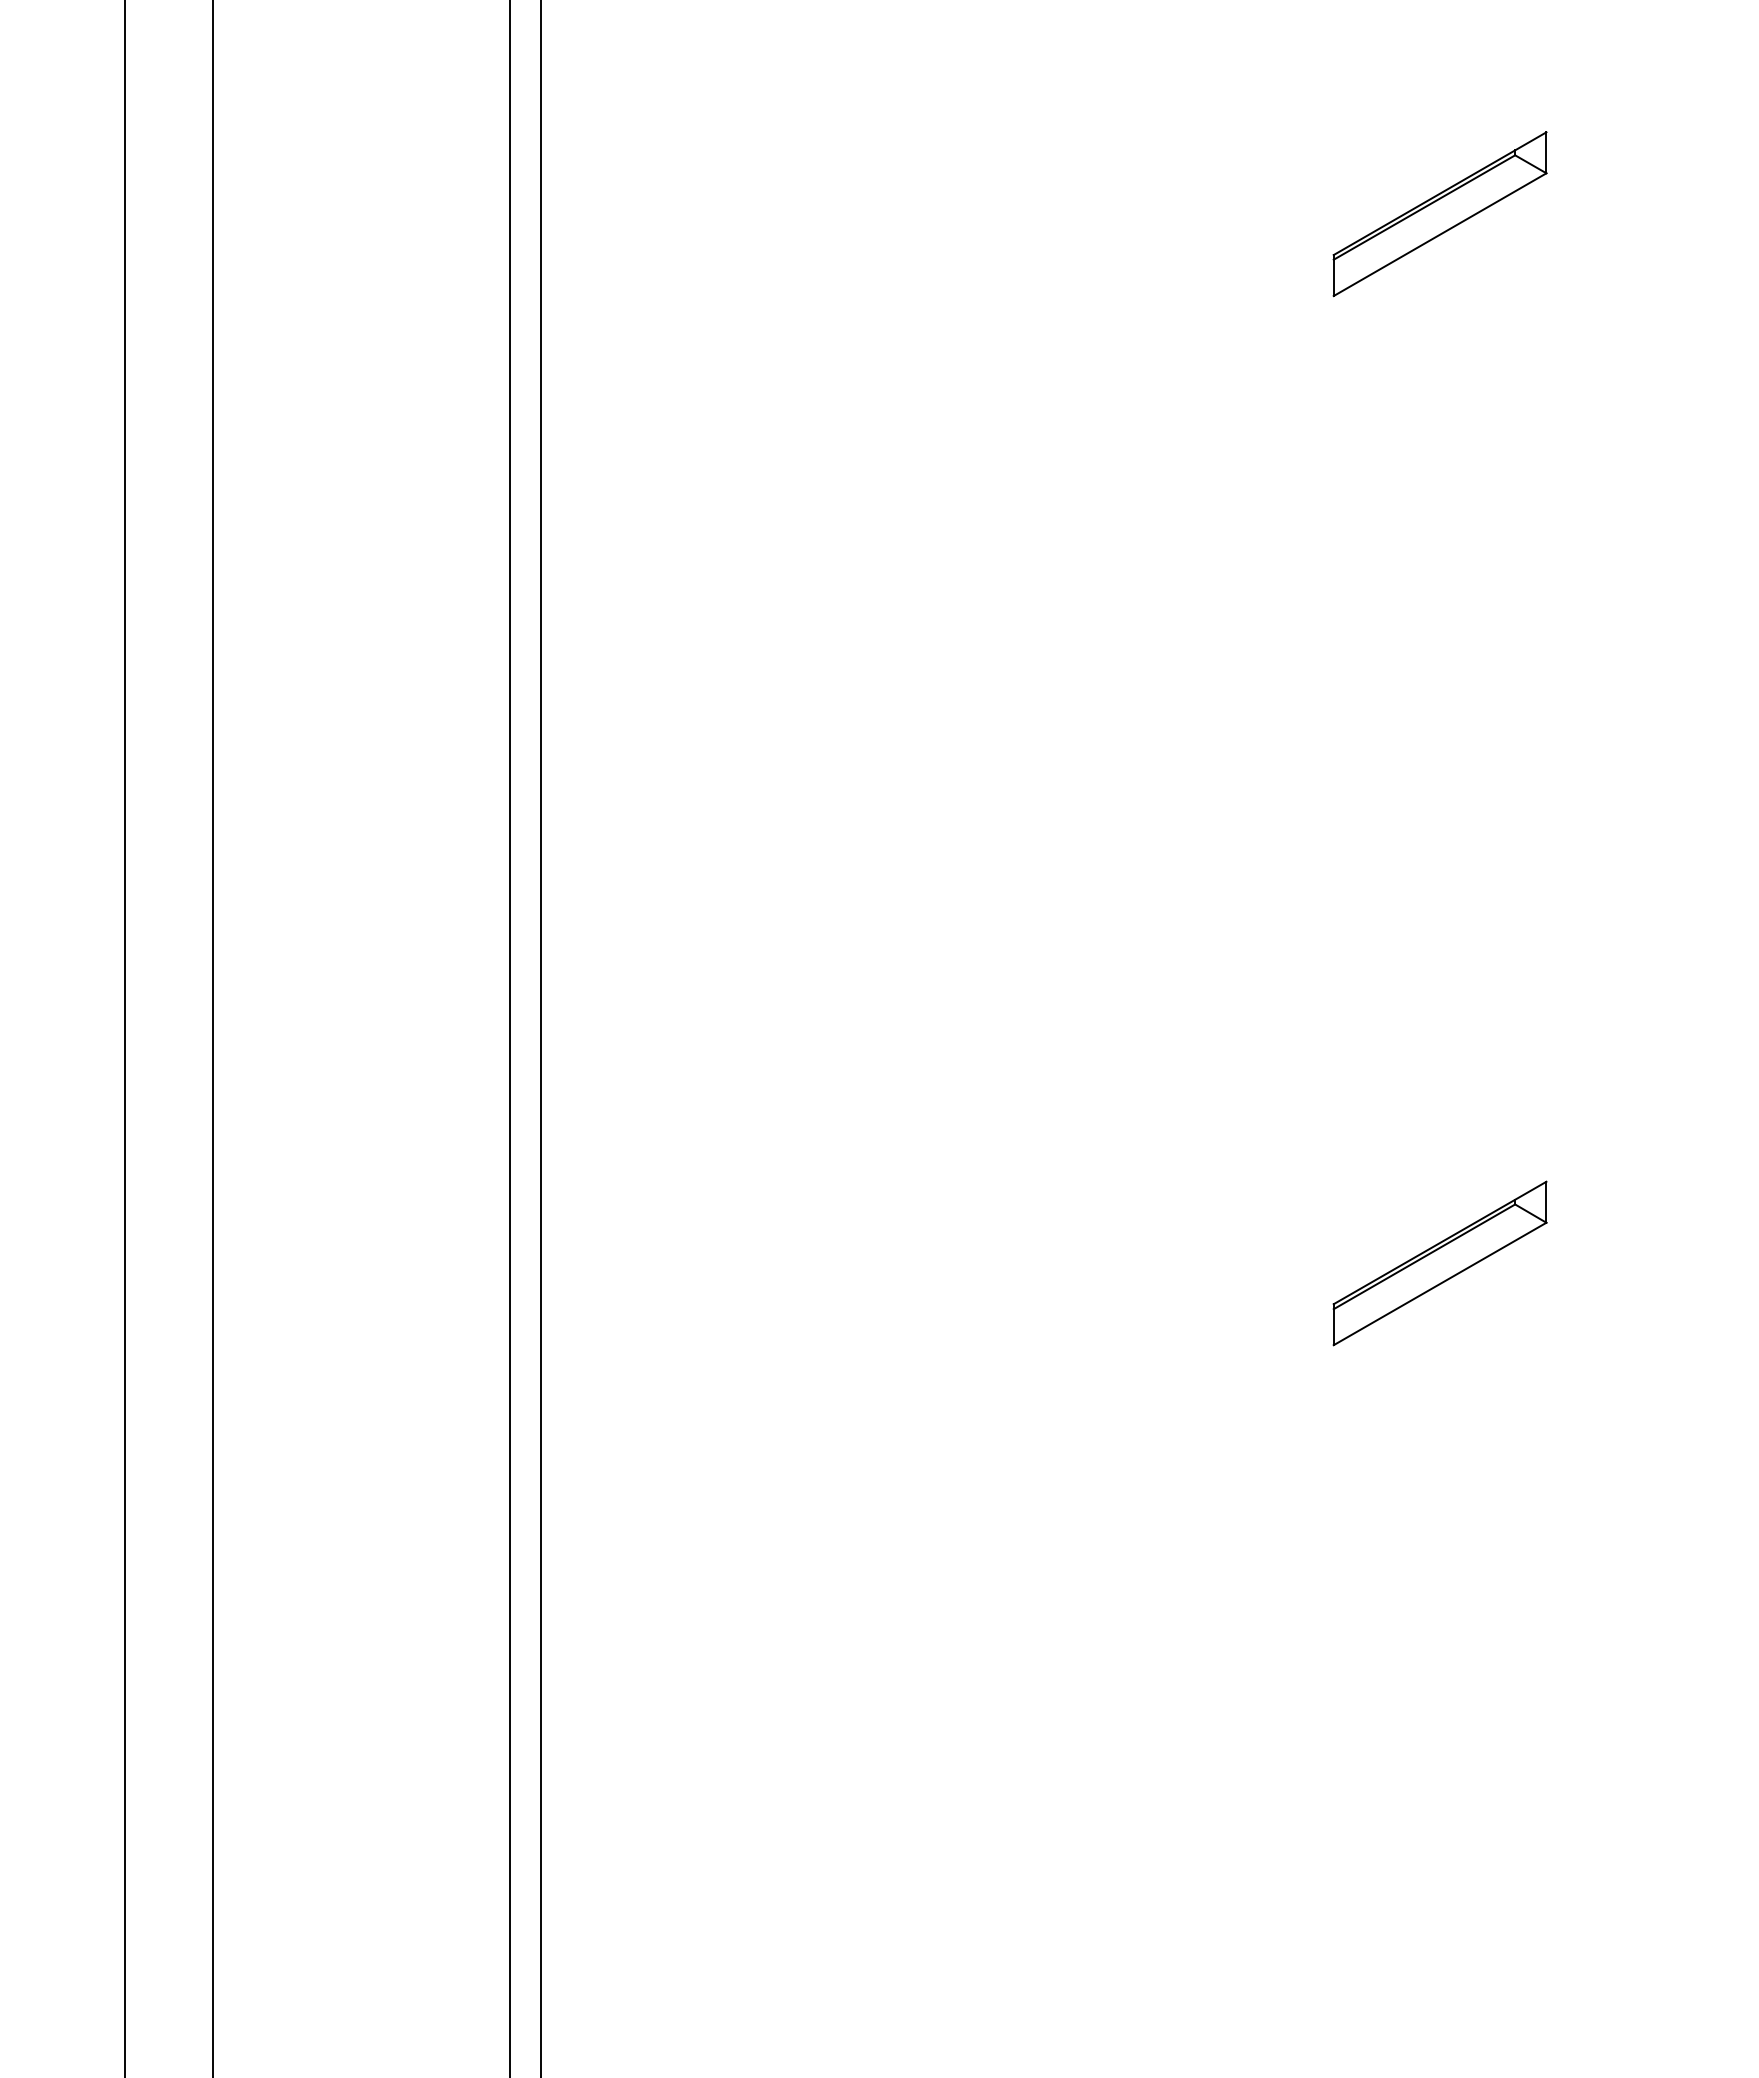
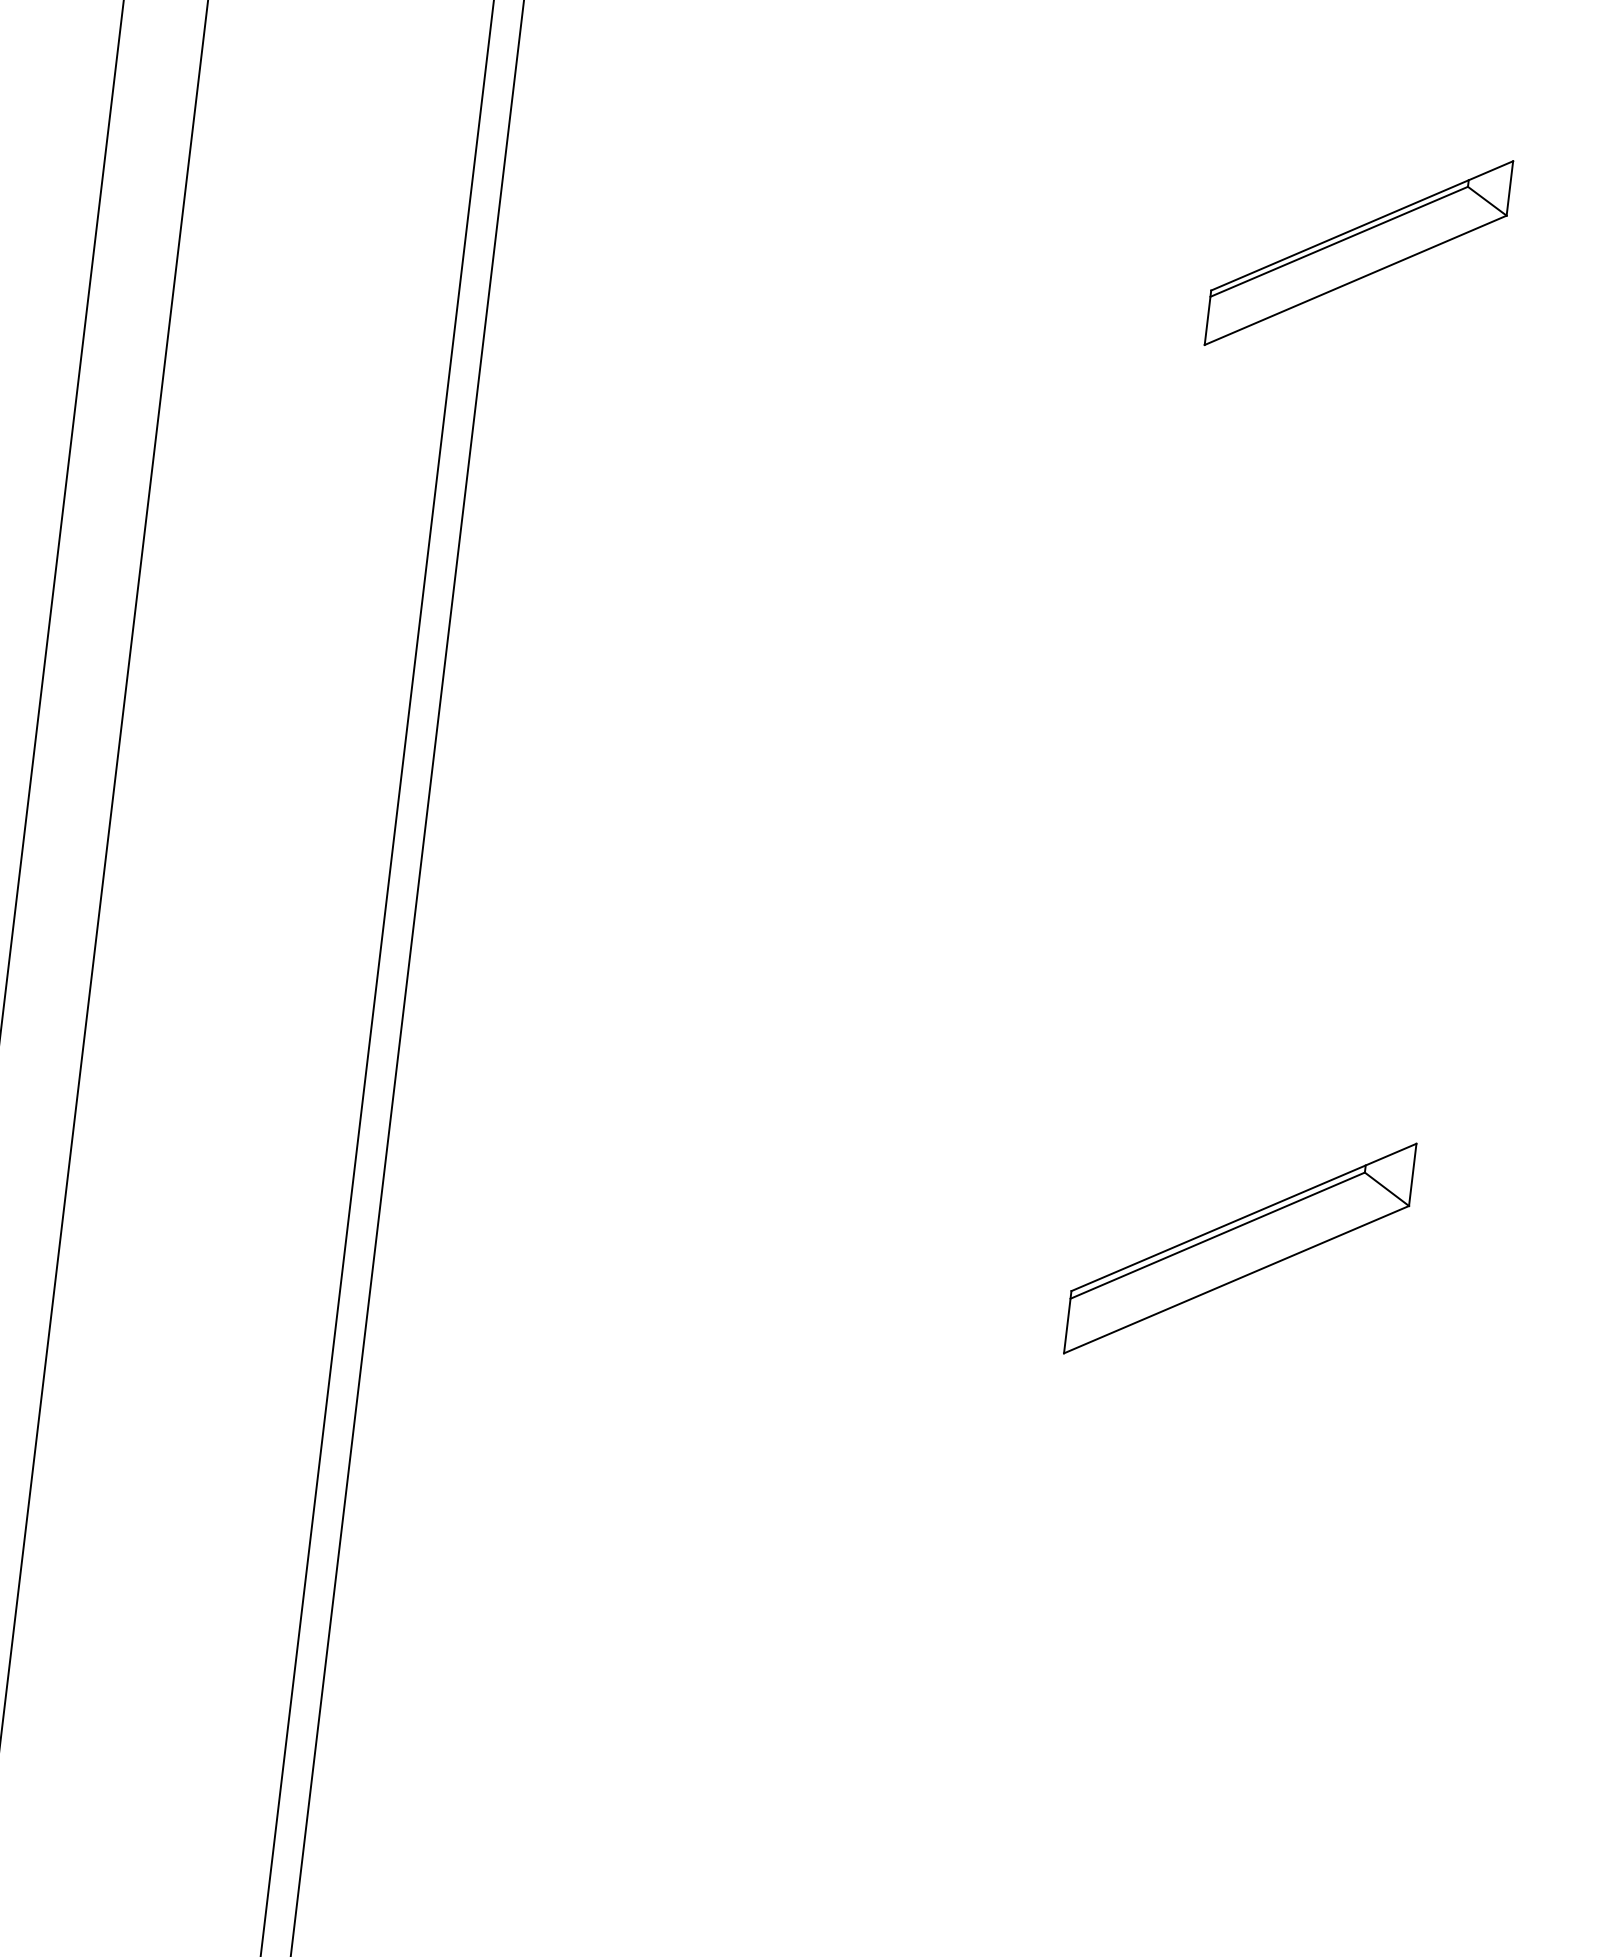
part: (1439, 214) -> (1358, 253), size x1.4
part: (1439, 1263) -> (1239, 1248), size x1.6

